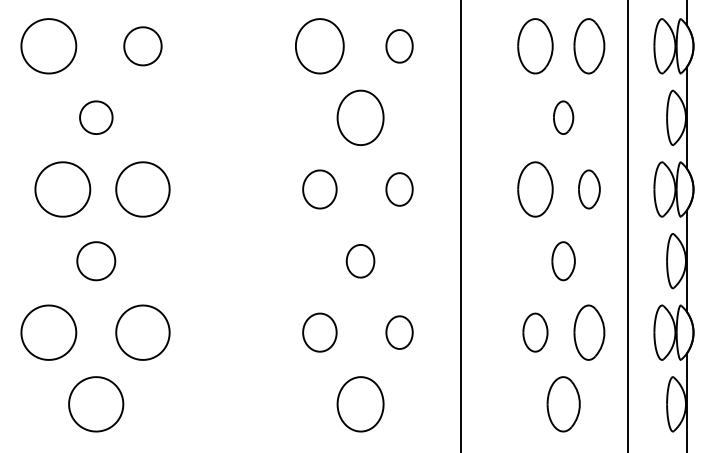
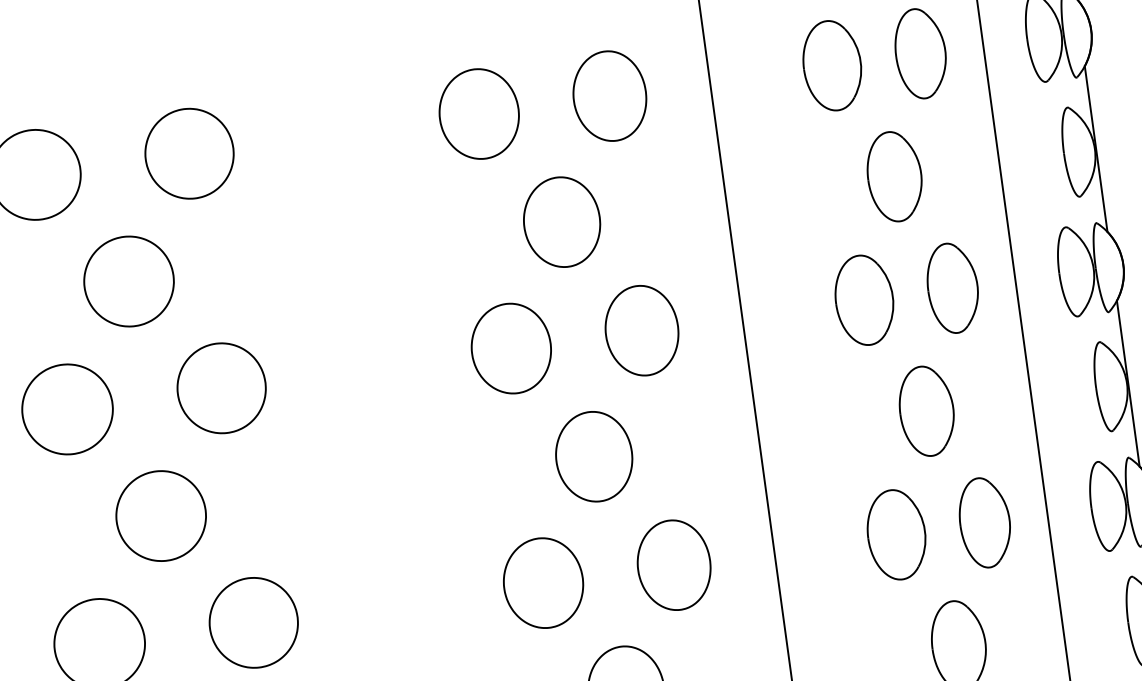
part: (142, 46) -> (188, 154), size x1.43
part: (399, 46) -> (609, 96), size x1.67
part: (96, 117) -> (129, 280), size x1.67
part: (563, 117) -> (894, 176), size x1.67
part: (62, 189) -> (66, 409), moved
part: (319, 189) -> (510, 348), size x1.43
part: (399, 189) -> (641, 330), size x1.67
part: (589, 189) -> (952, 288), size x1.43
part: (96, 261) -> (161, 516), size x1.43
part: (360, 261) -> (594, 457), size x1.67
part: (563, 261) -> (926, 411), size x1.43
part: (319, 332) -> (542, 582), size x1.43
part: (399, 332) -> (673, 564), size x1.67
part: (535, 332) -> (896, 534), size x1.43

